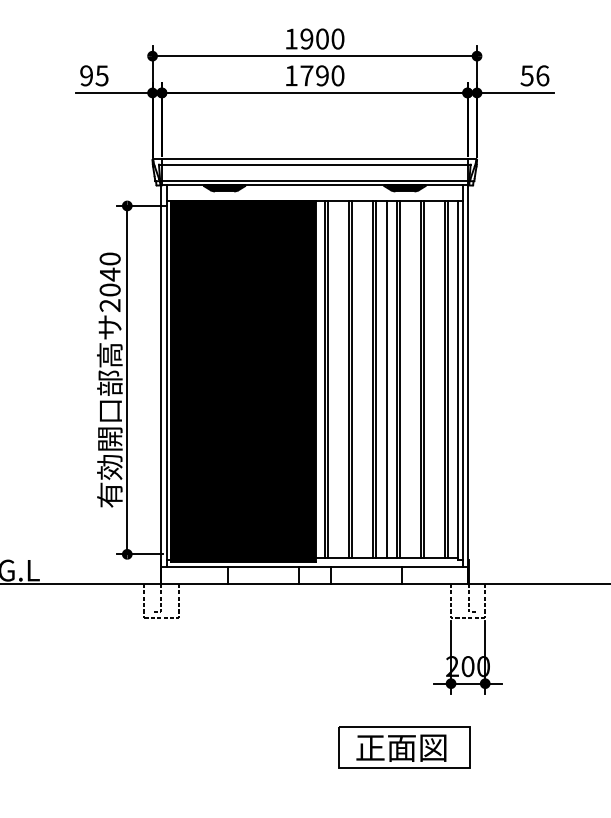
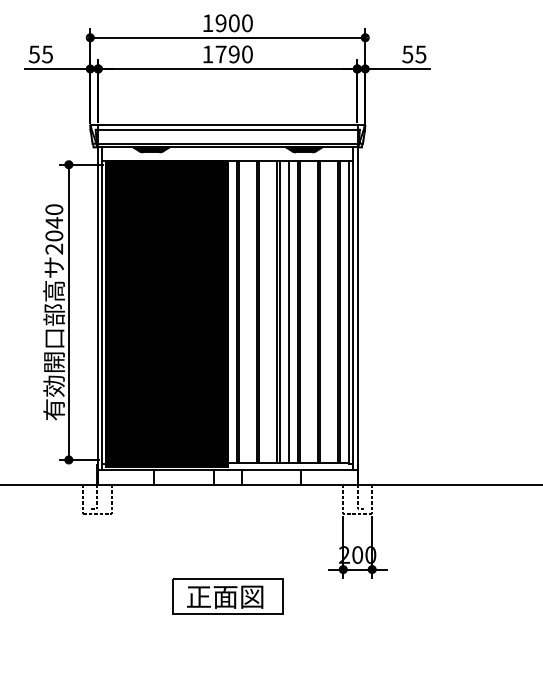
text: (85, 75) -> (33, 54), 95 -> 55
text: (542, 75) -> (420, 54), 56 -> 55
part: (404, 747) -> (227, 596), moved

